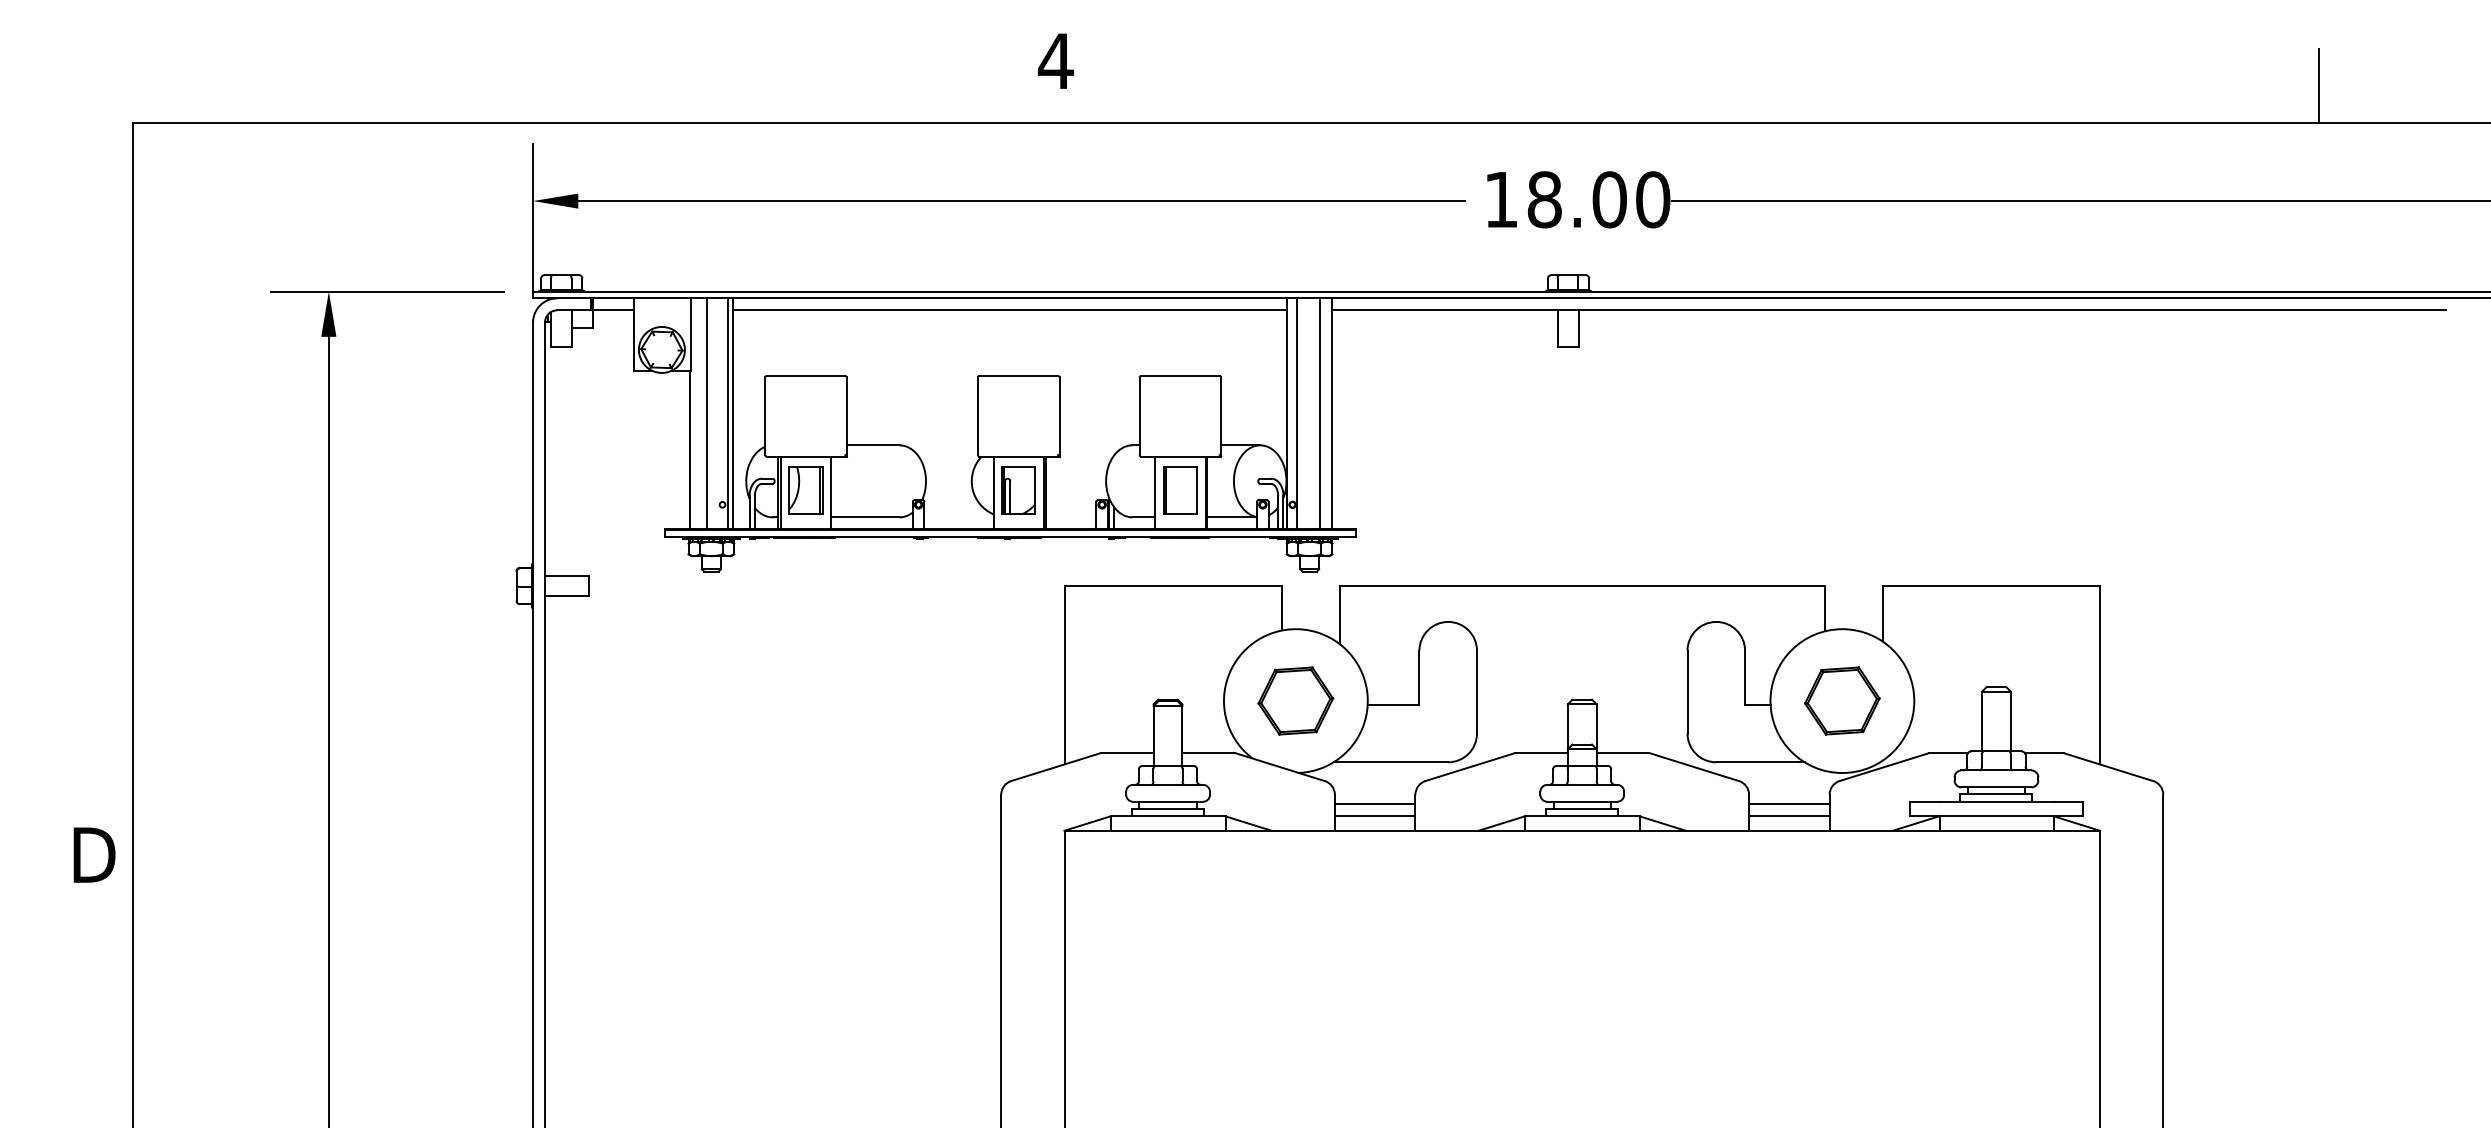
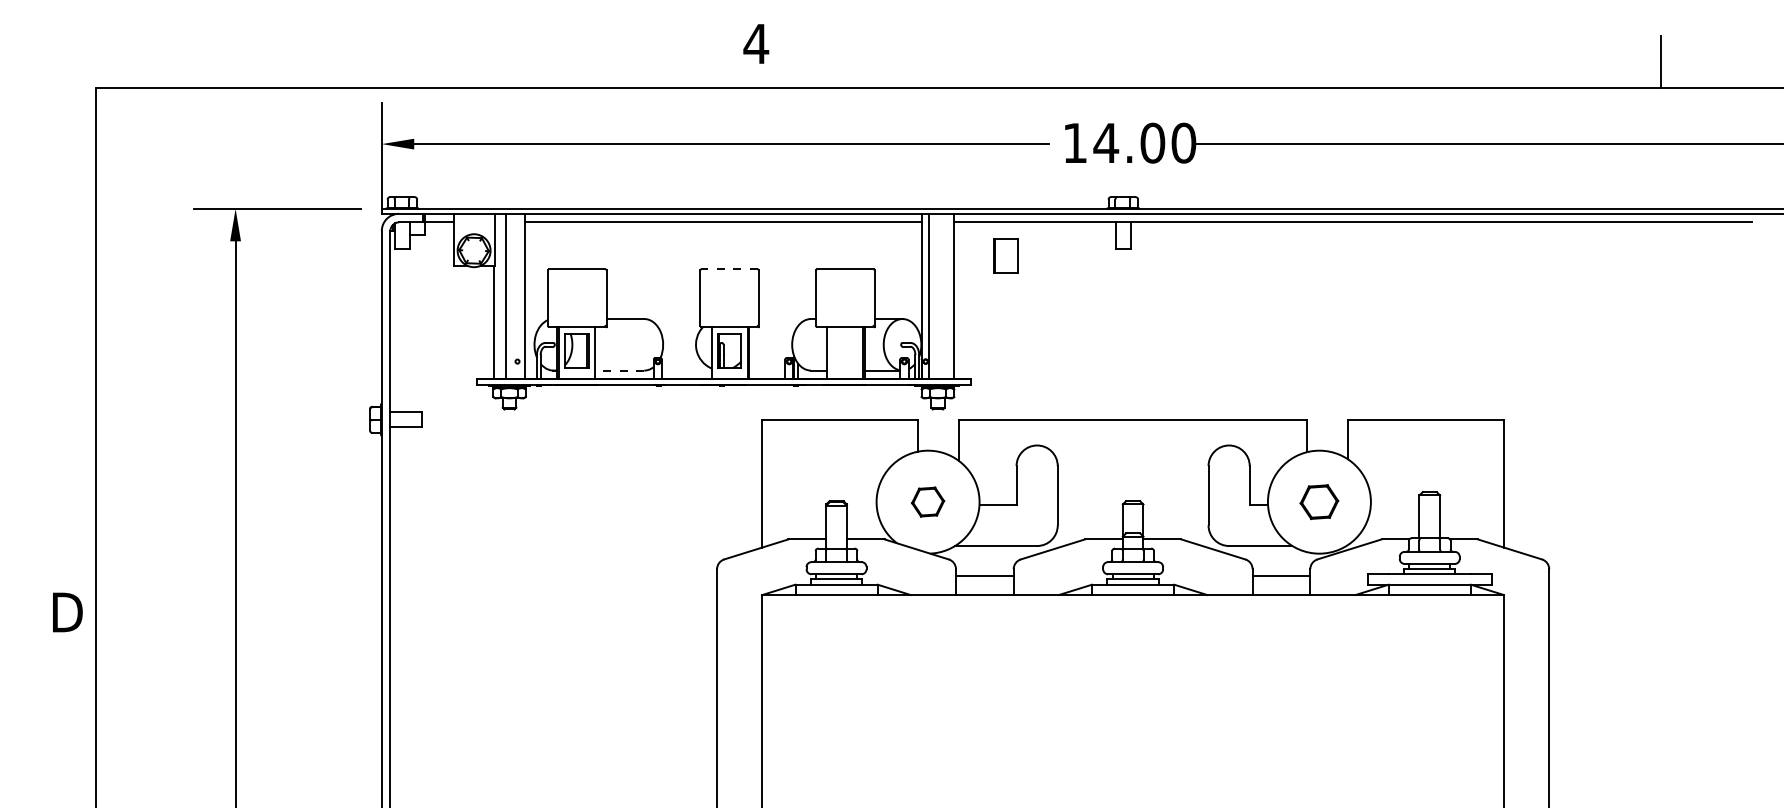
text: (1544, 199) -> (1106, 142), 18.00 -> 14.00
line: (1018, 376) -> (729, 269), solid -> dashed
line: (727, 413) -> (521, 296), removed
line: (1319, 413) -> (944, 296), removed
part: (1180, 490) -> (1005, 256), moved
line: (864, 517) -> (619, 370), solid -> dashed
part: (1295, 700) -> (927, 501), size x0.6
part: (1842, 700) -> (1319, 501), size x0.7
line: (1374, 816) -> (984, 584), removed
line: (1789, 816) -> (1281, 584), removed

